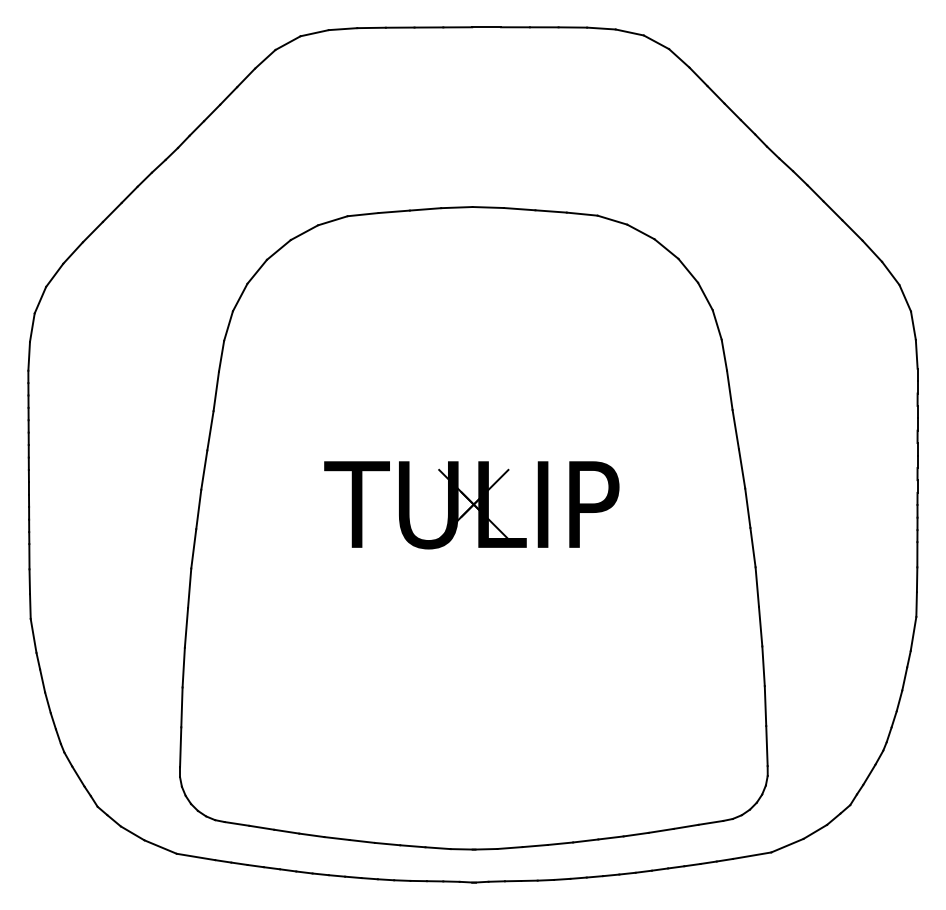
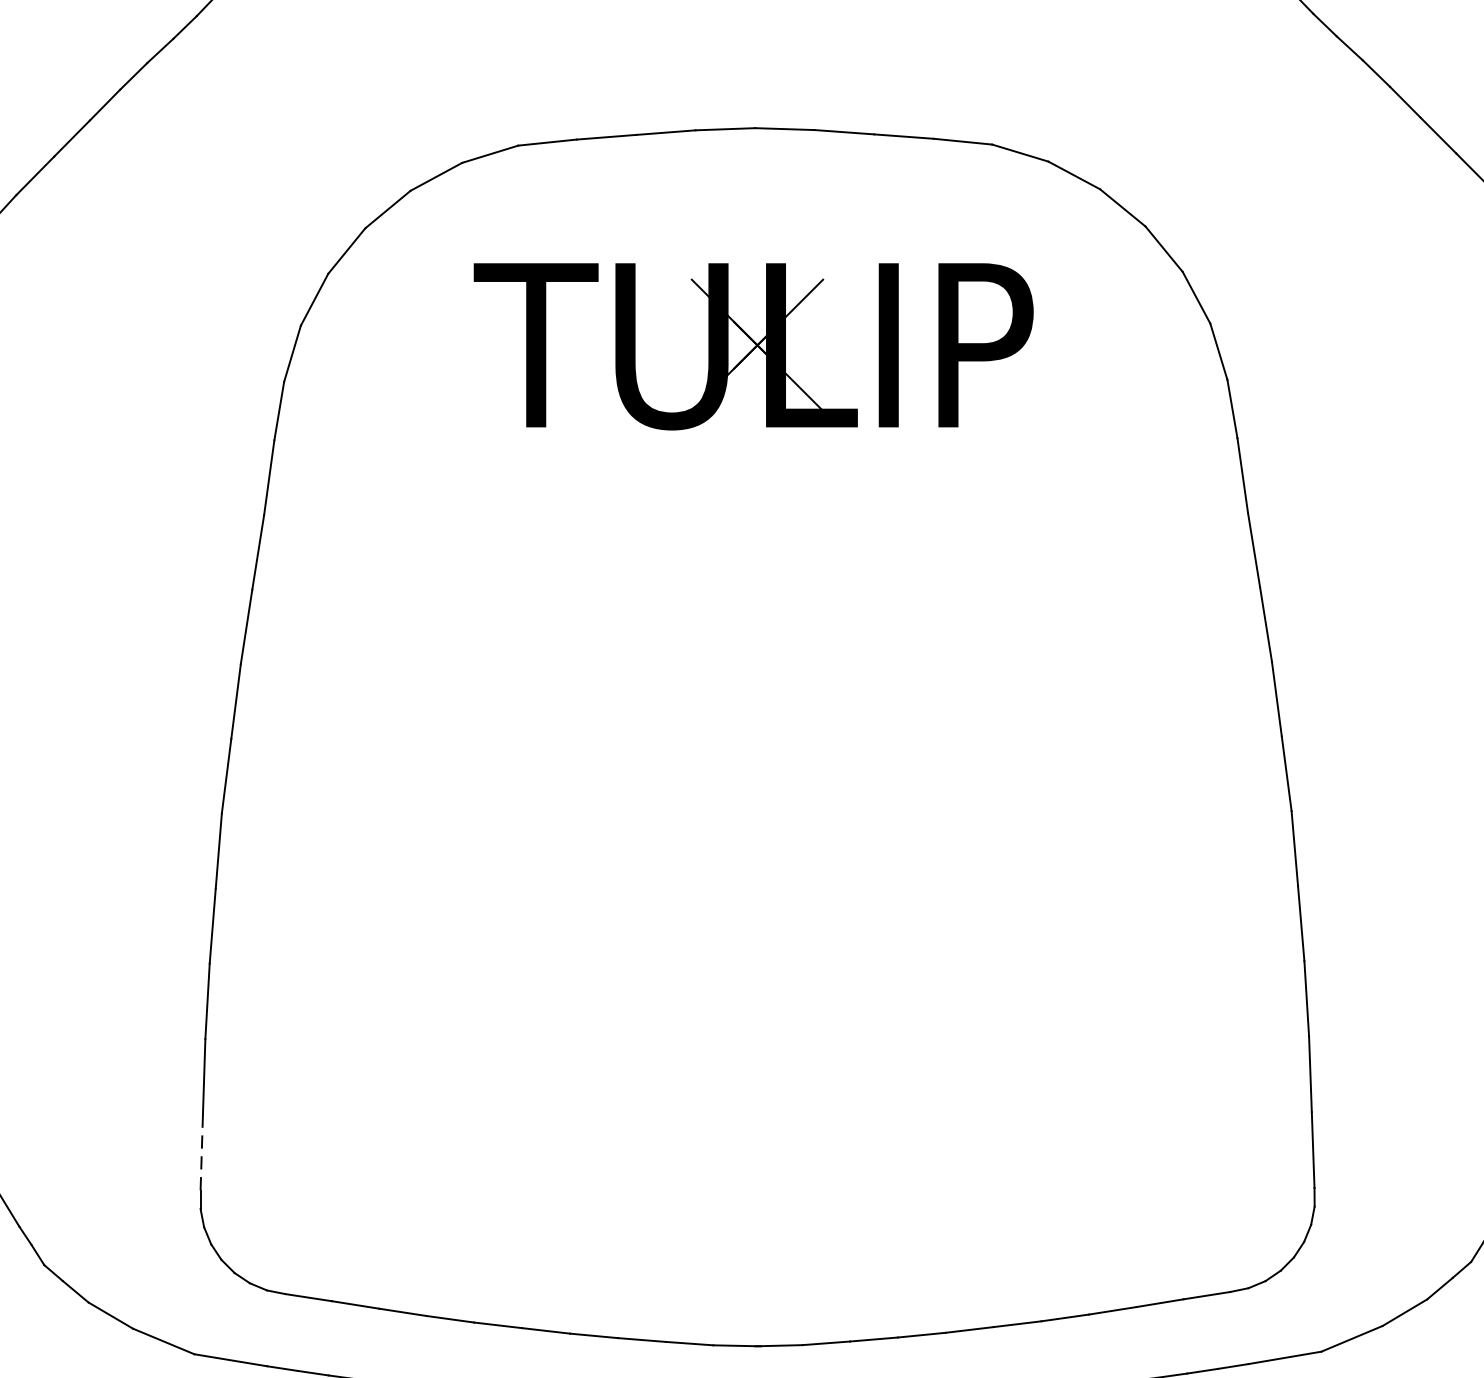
part: (471, 505) -> (753, 347), moved
line: (180, 747) -> (201, 1152), solid -> dashed

